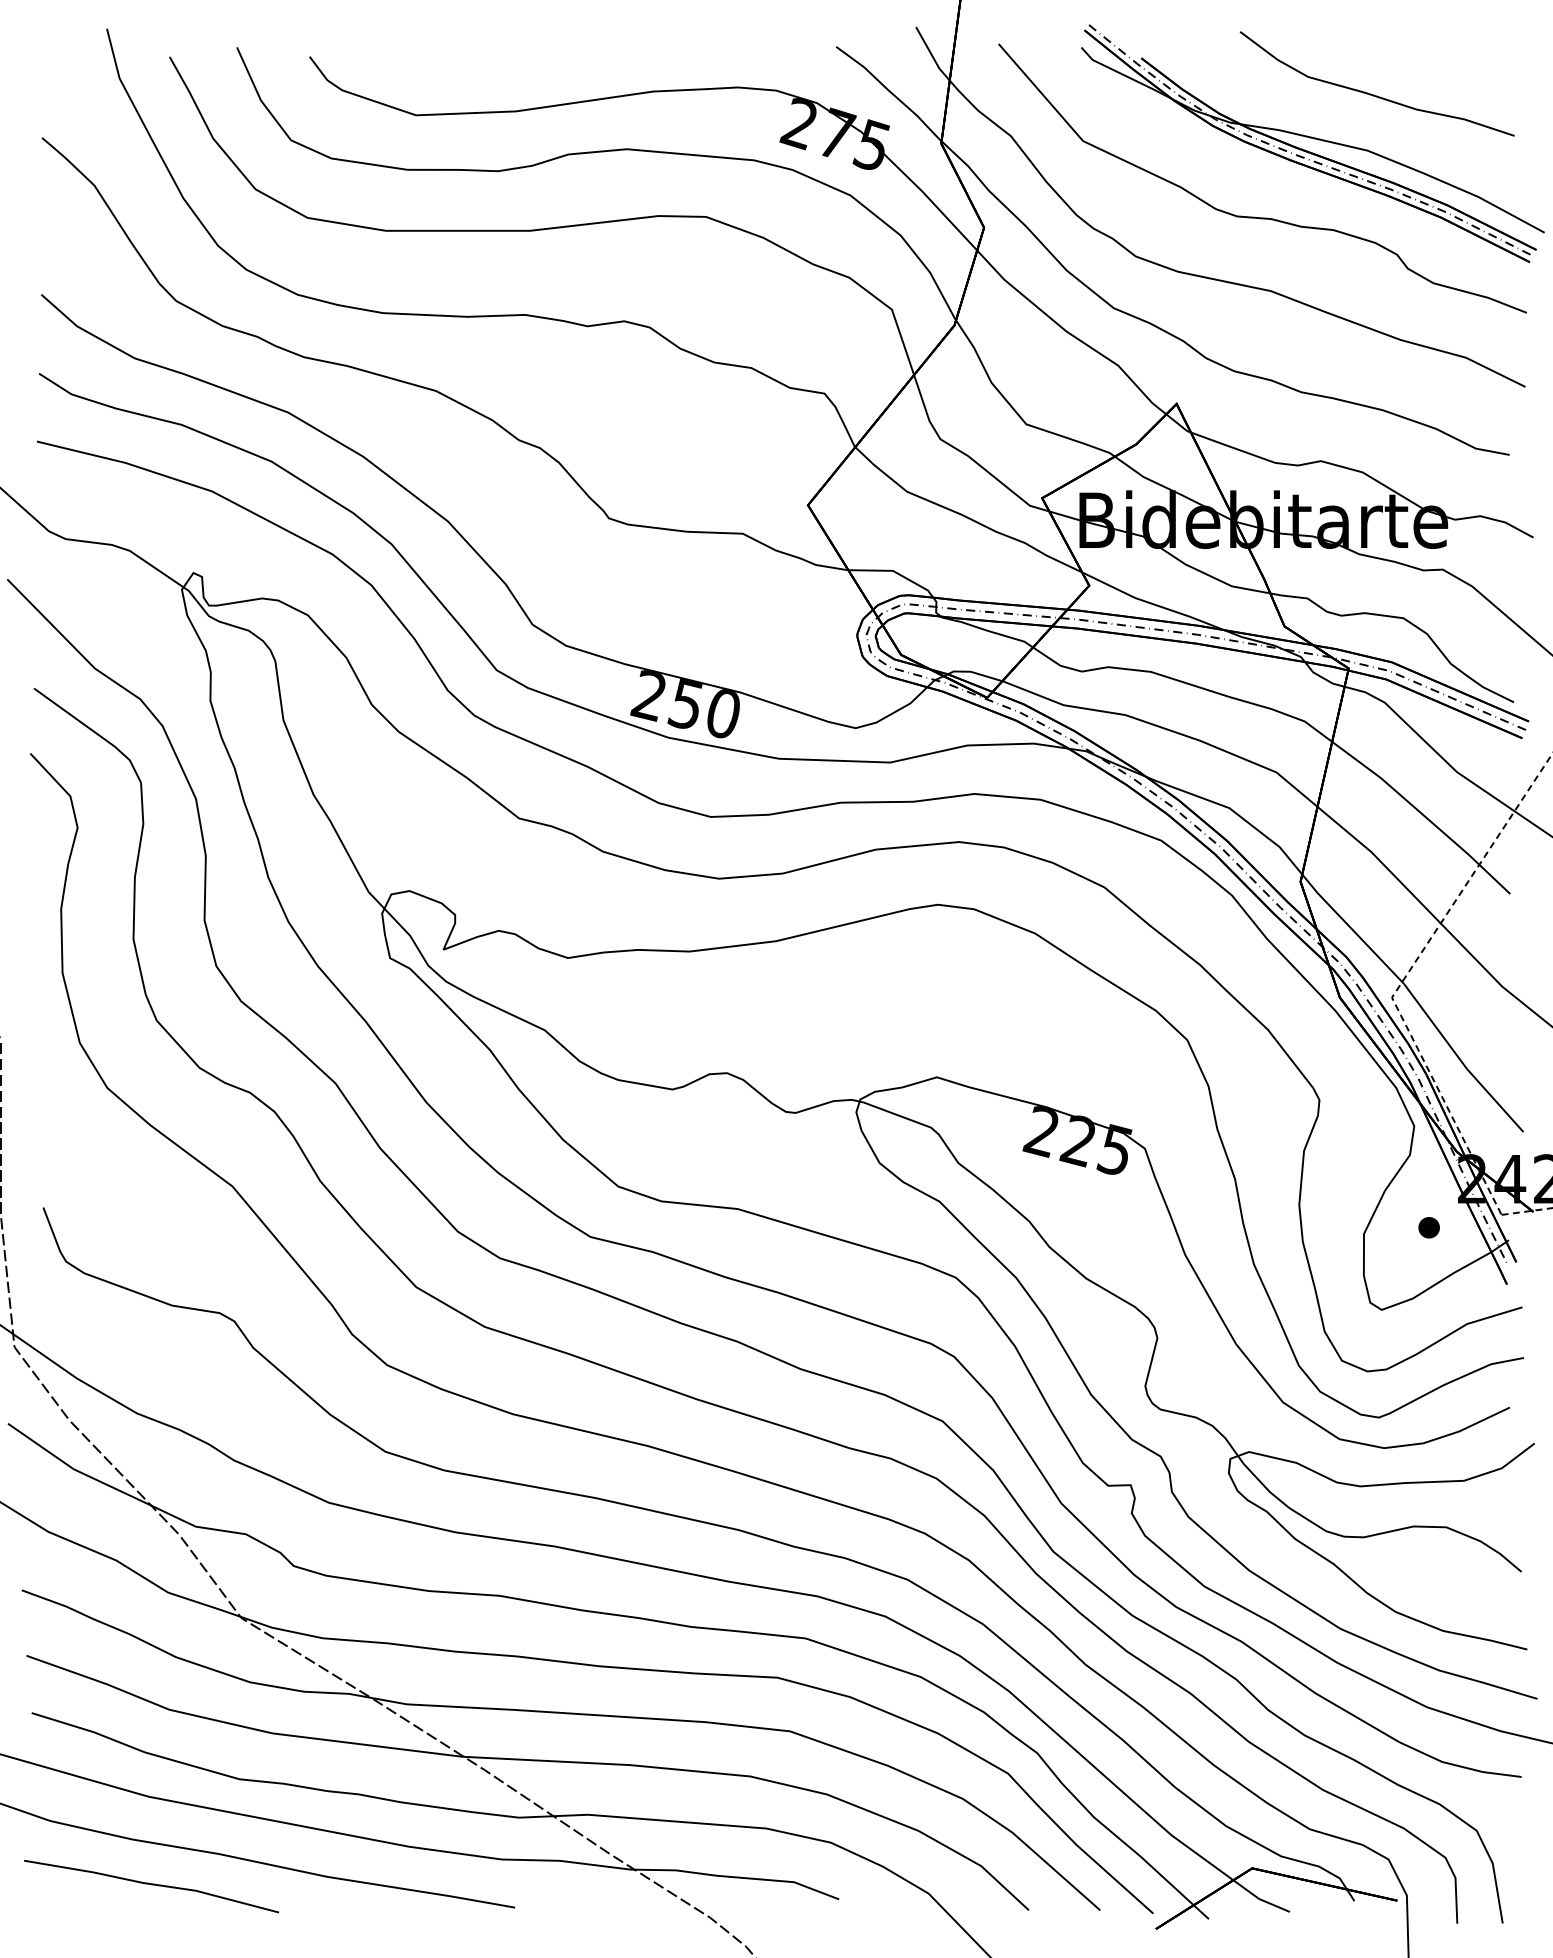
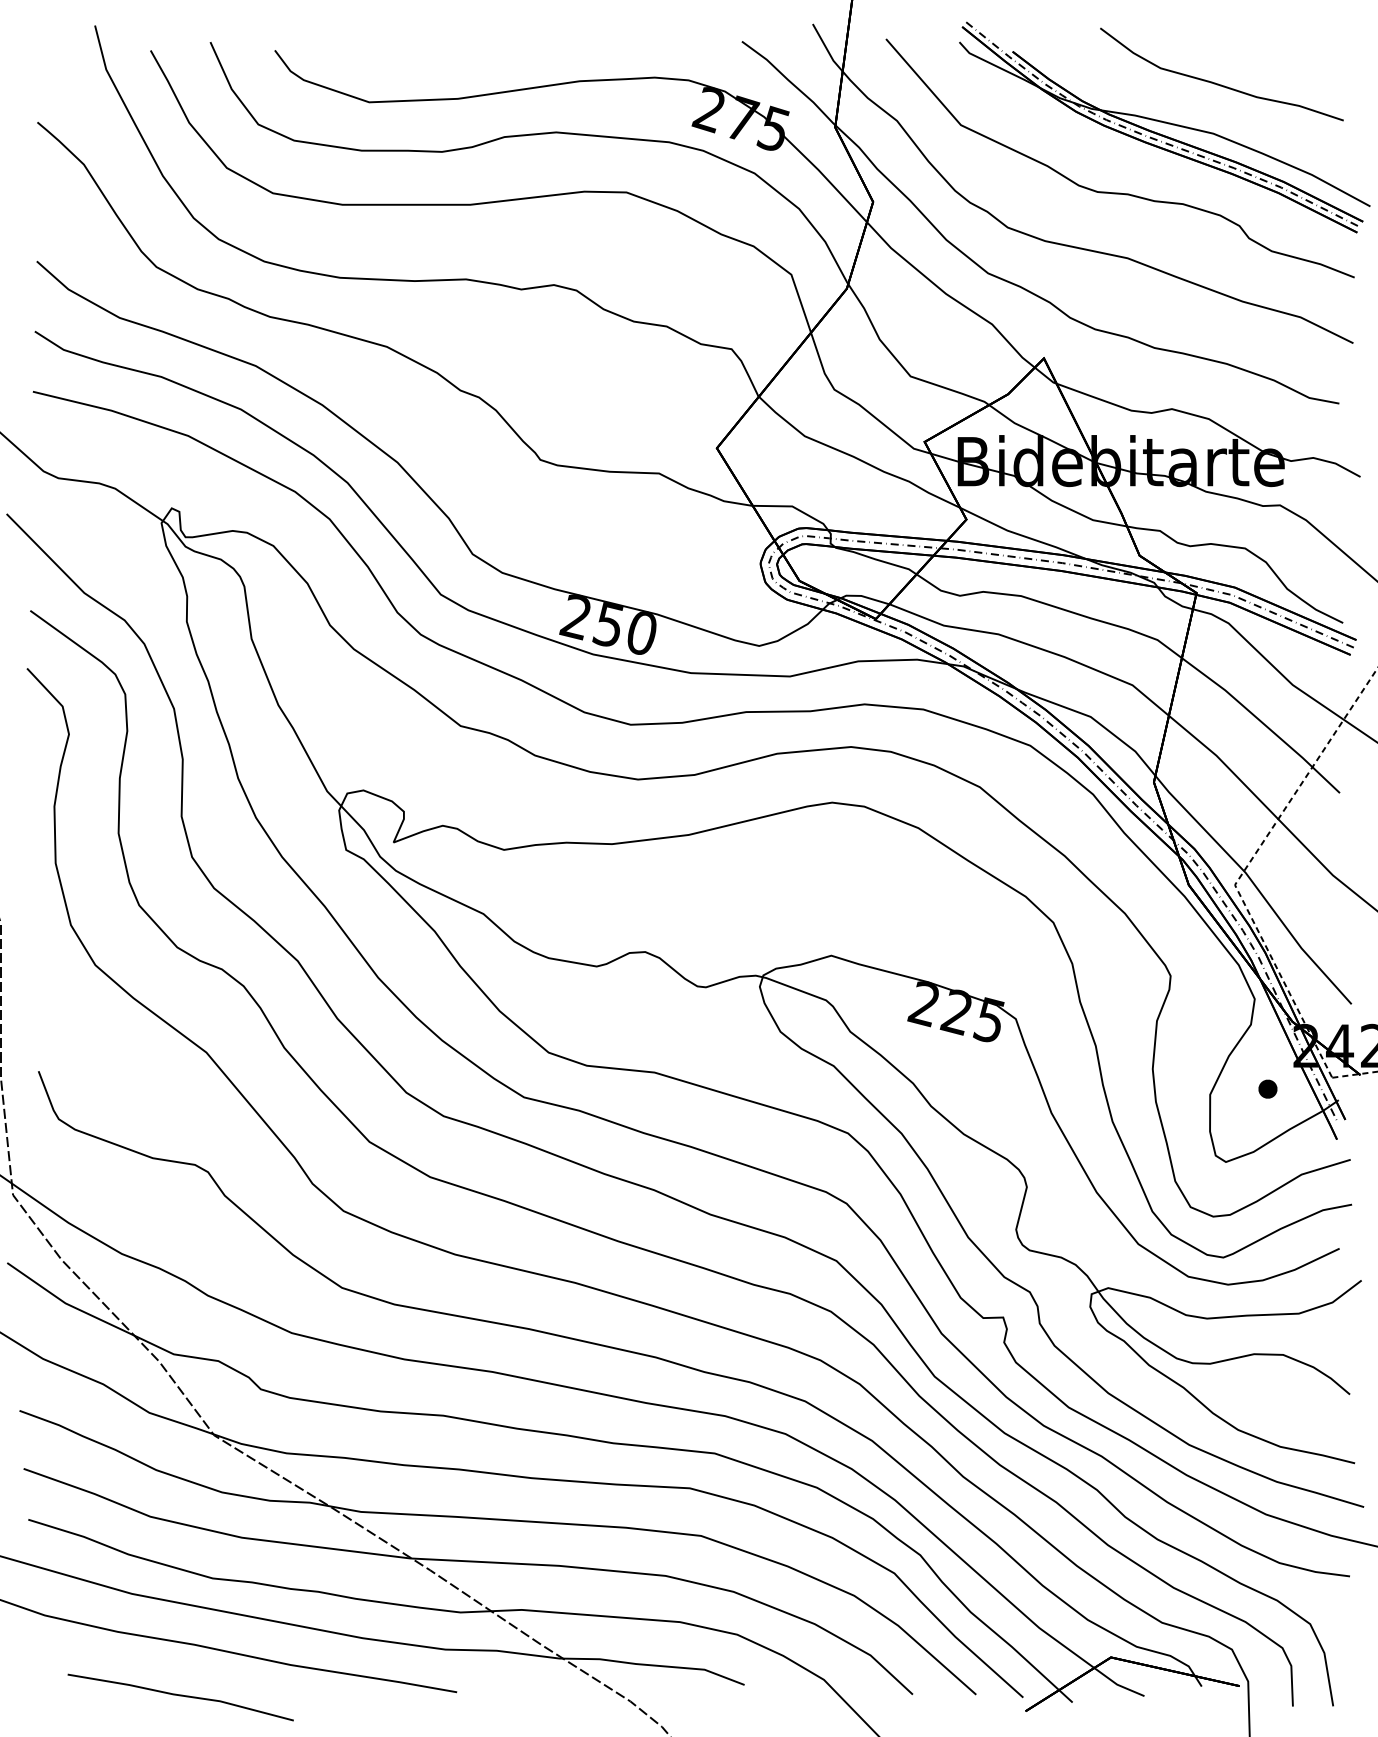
line: (151, 1885) -> (180, 1696), moved

